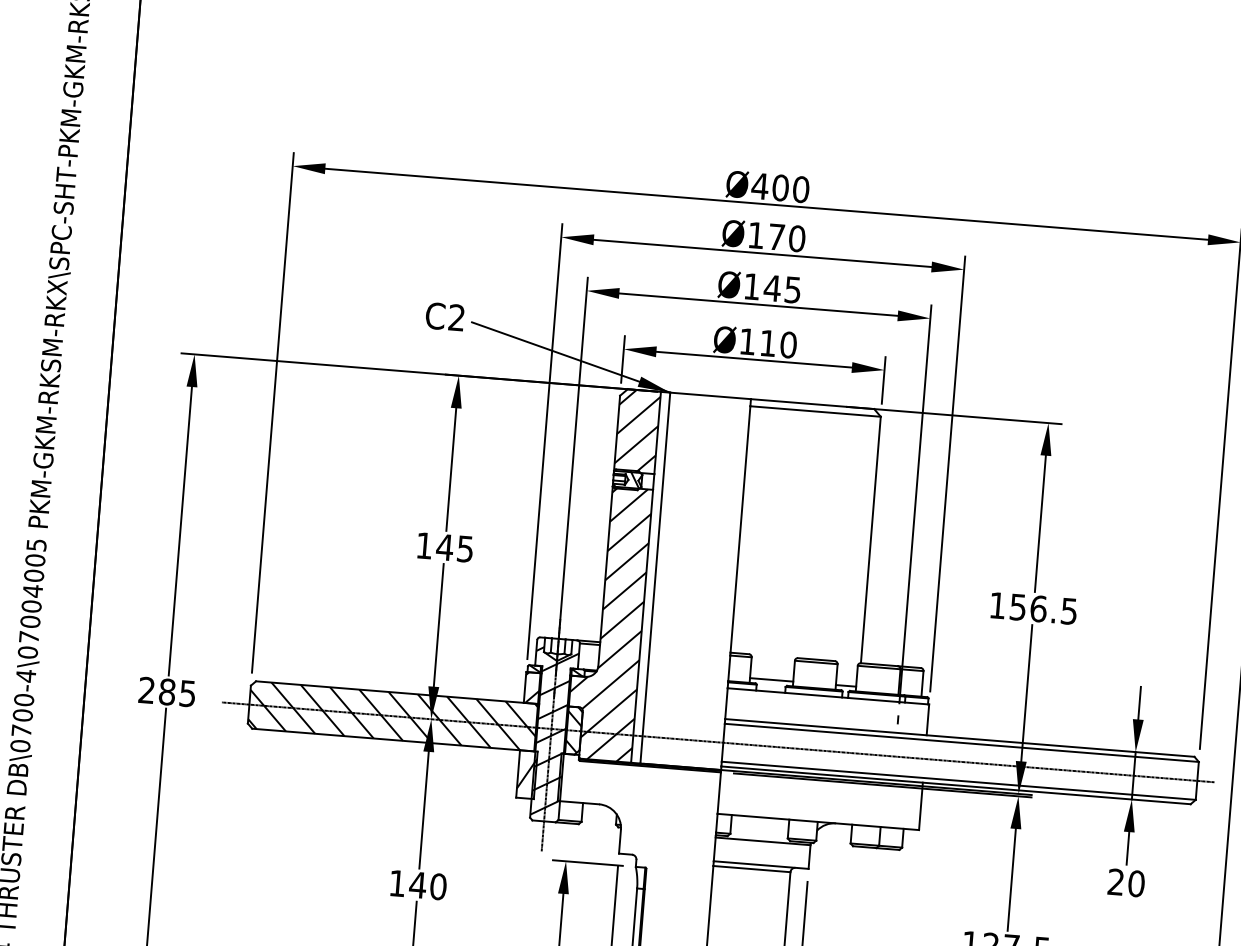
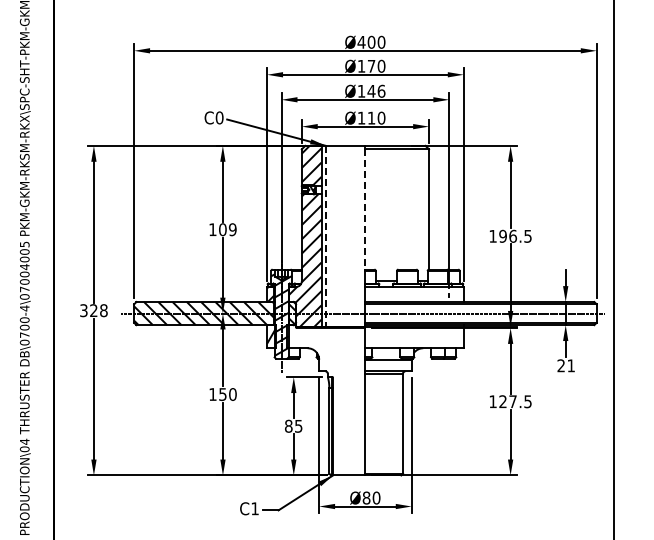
text: (793, 288) -> (381, 90), Ø145 -> Ø146
text: (456, 316) -> (219, 117), C2 -> C0
line: (740, 529) -> (365, 209), solid -> dashed
text: (454, 547) -> (227, 229), 145 -> 109
line: (656, 578) -> (326, 236), solid -> dashed
text: (1017, 605) -> (502, 235), 156.5 -> 196.5
text: (166, 691) -> (93, 310), 285 -> 328
text: (1137, 883) -> (571, 365), 20 -> 21
text: (417, 885) -> (222, 394), 140 -> 150

